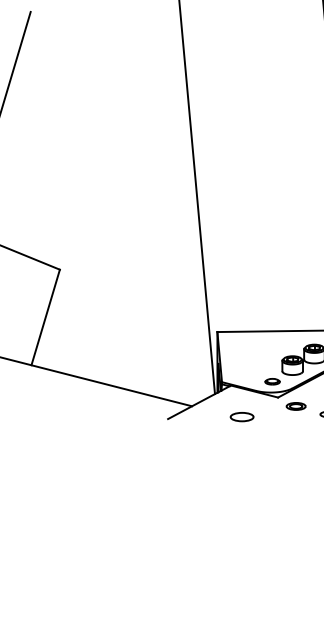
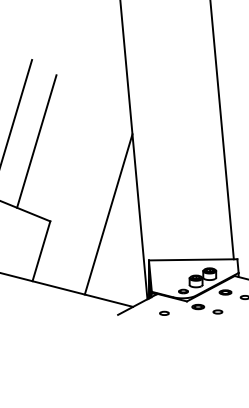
line: (37, 142) -> (36, 141), added
line: (152, 258) -> (108, 214), added
part: (242, 415) -> (164, 312), size x0.62

